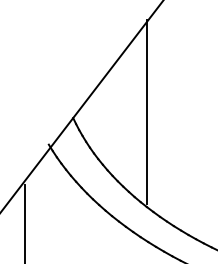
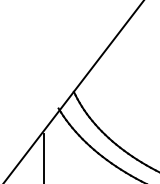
line: (147, 111) -> (120, 87), removed

